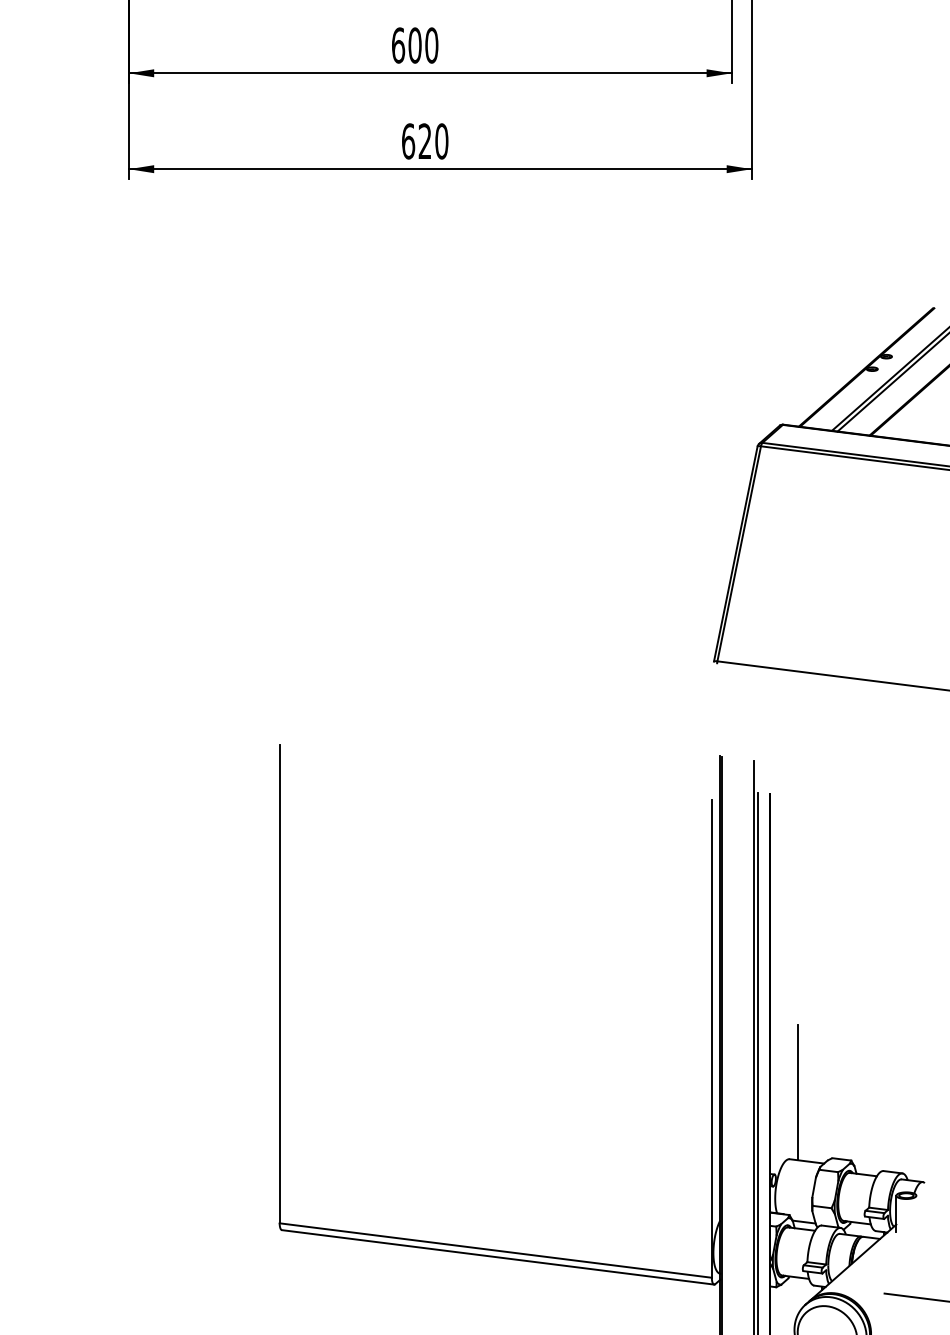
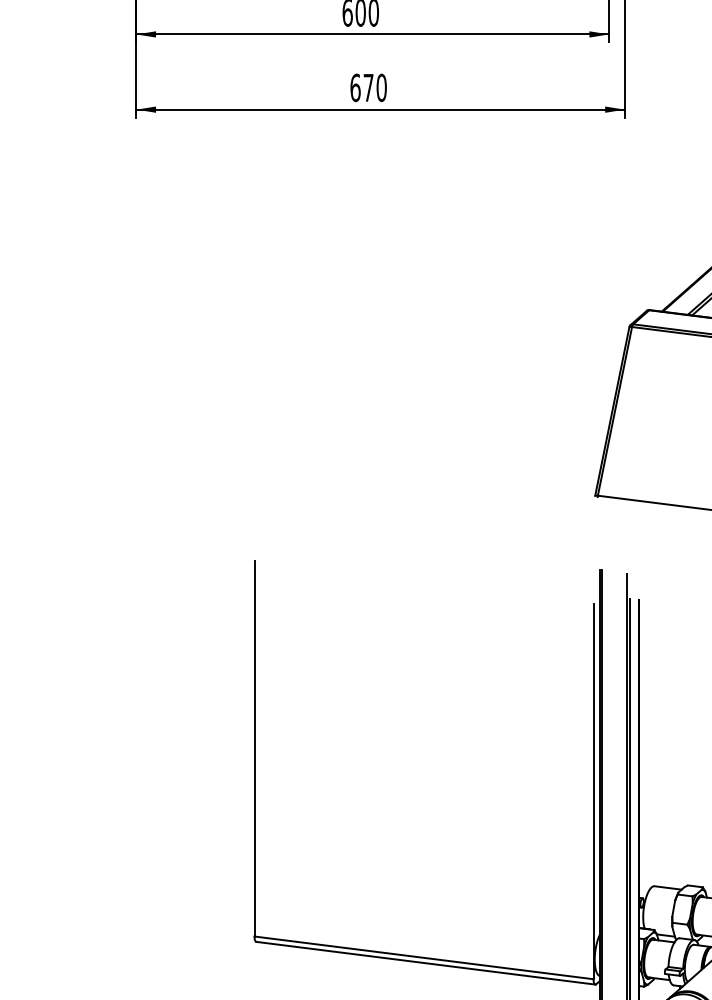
text: (424, 140) -> (368, 87), 620 -> 670
line: (798, 1092) -> (661, 833), removed

